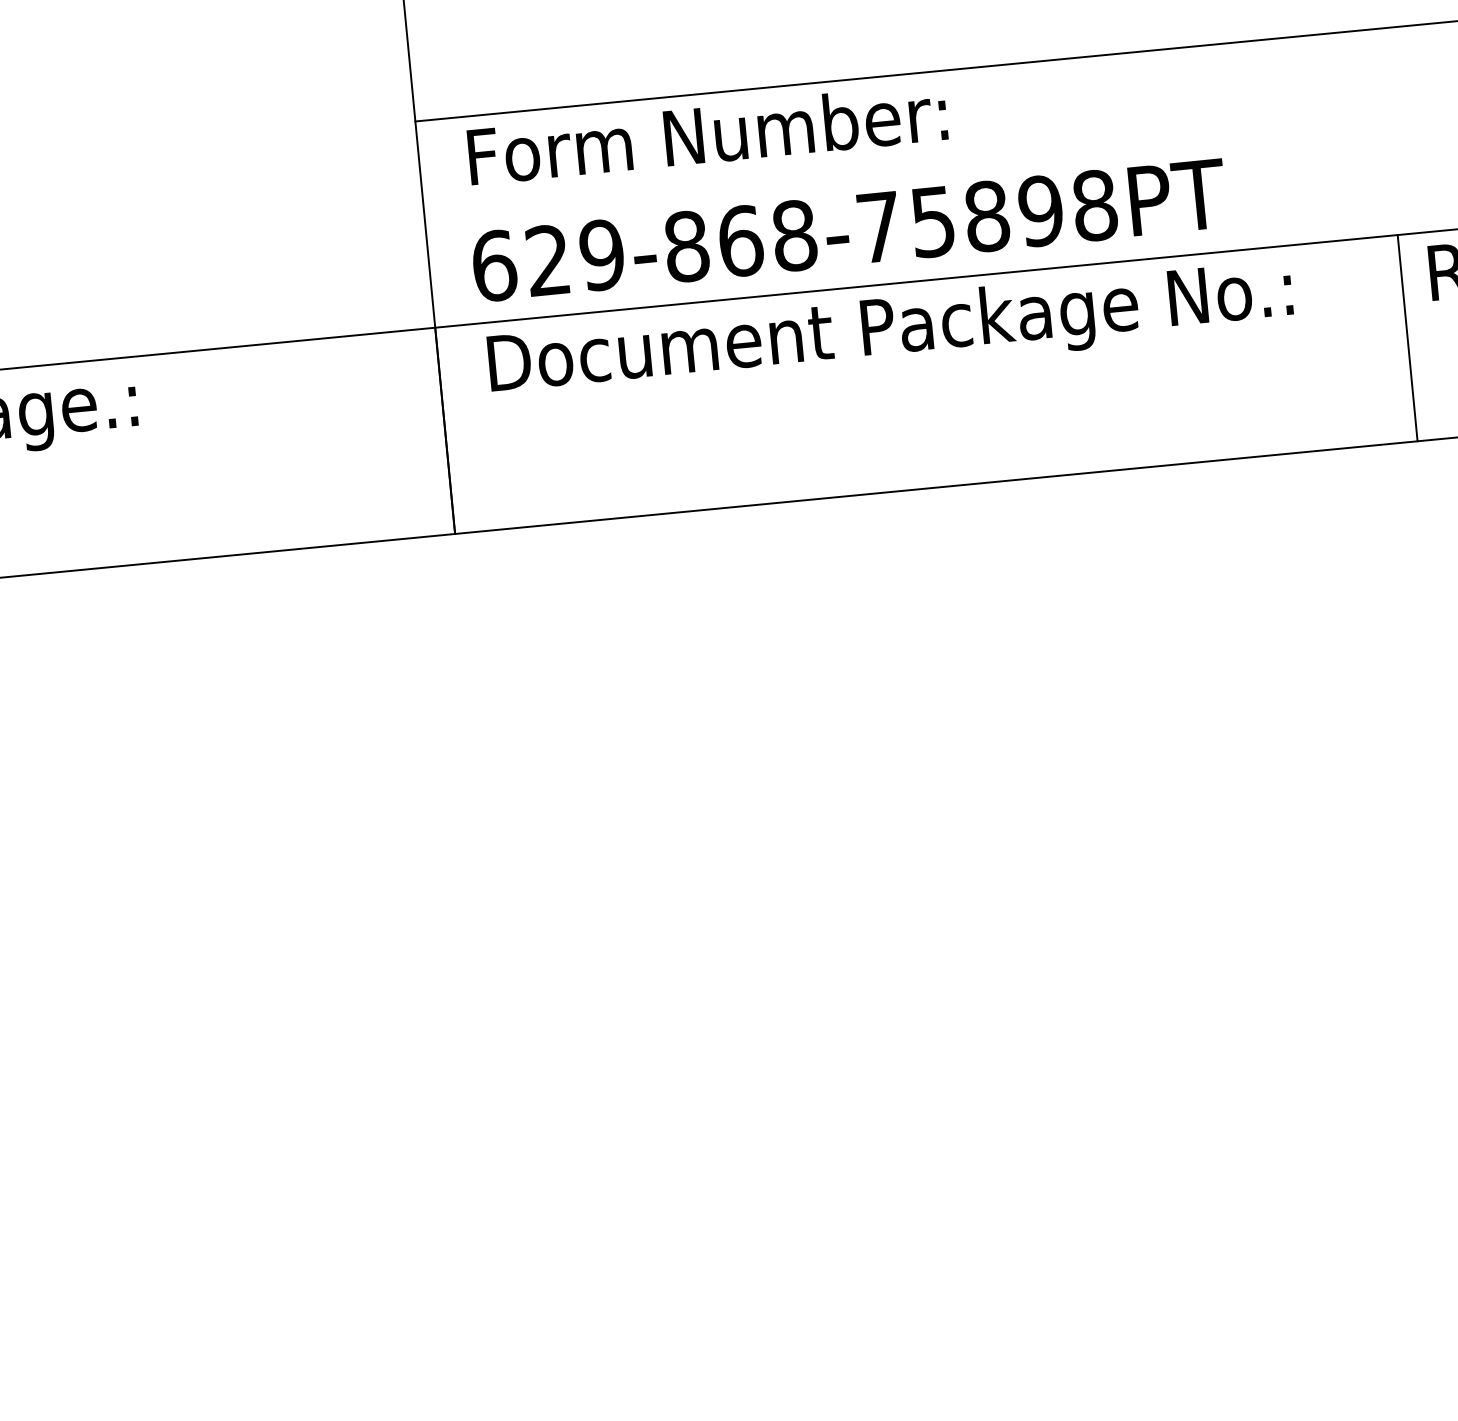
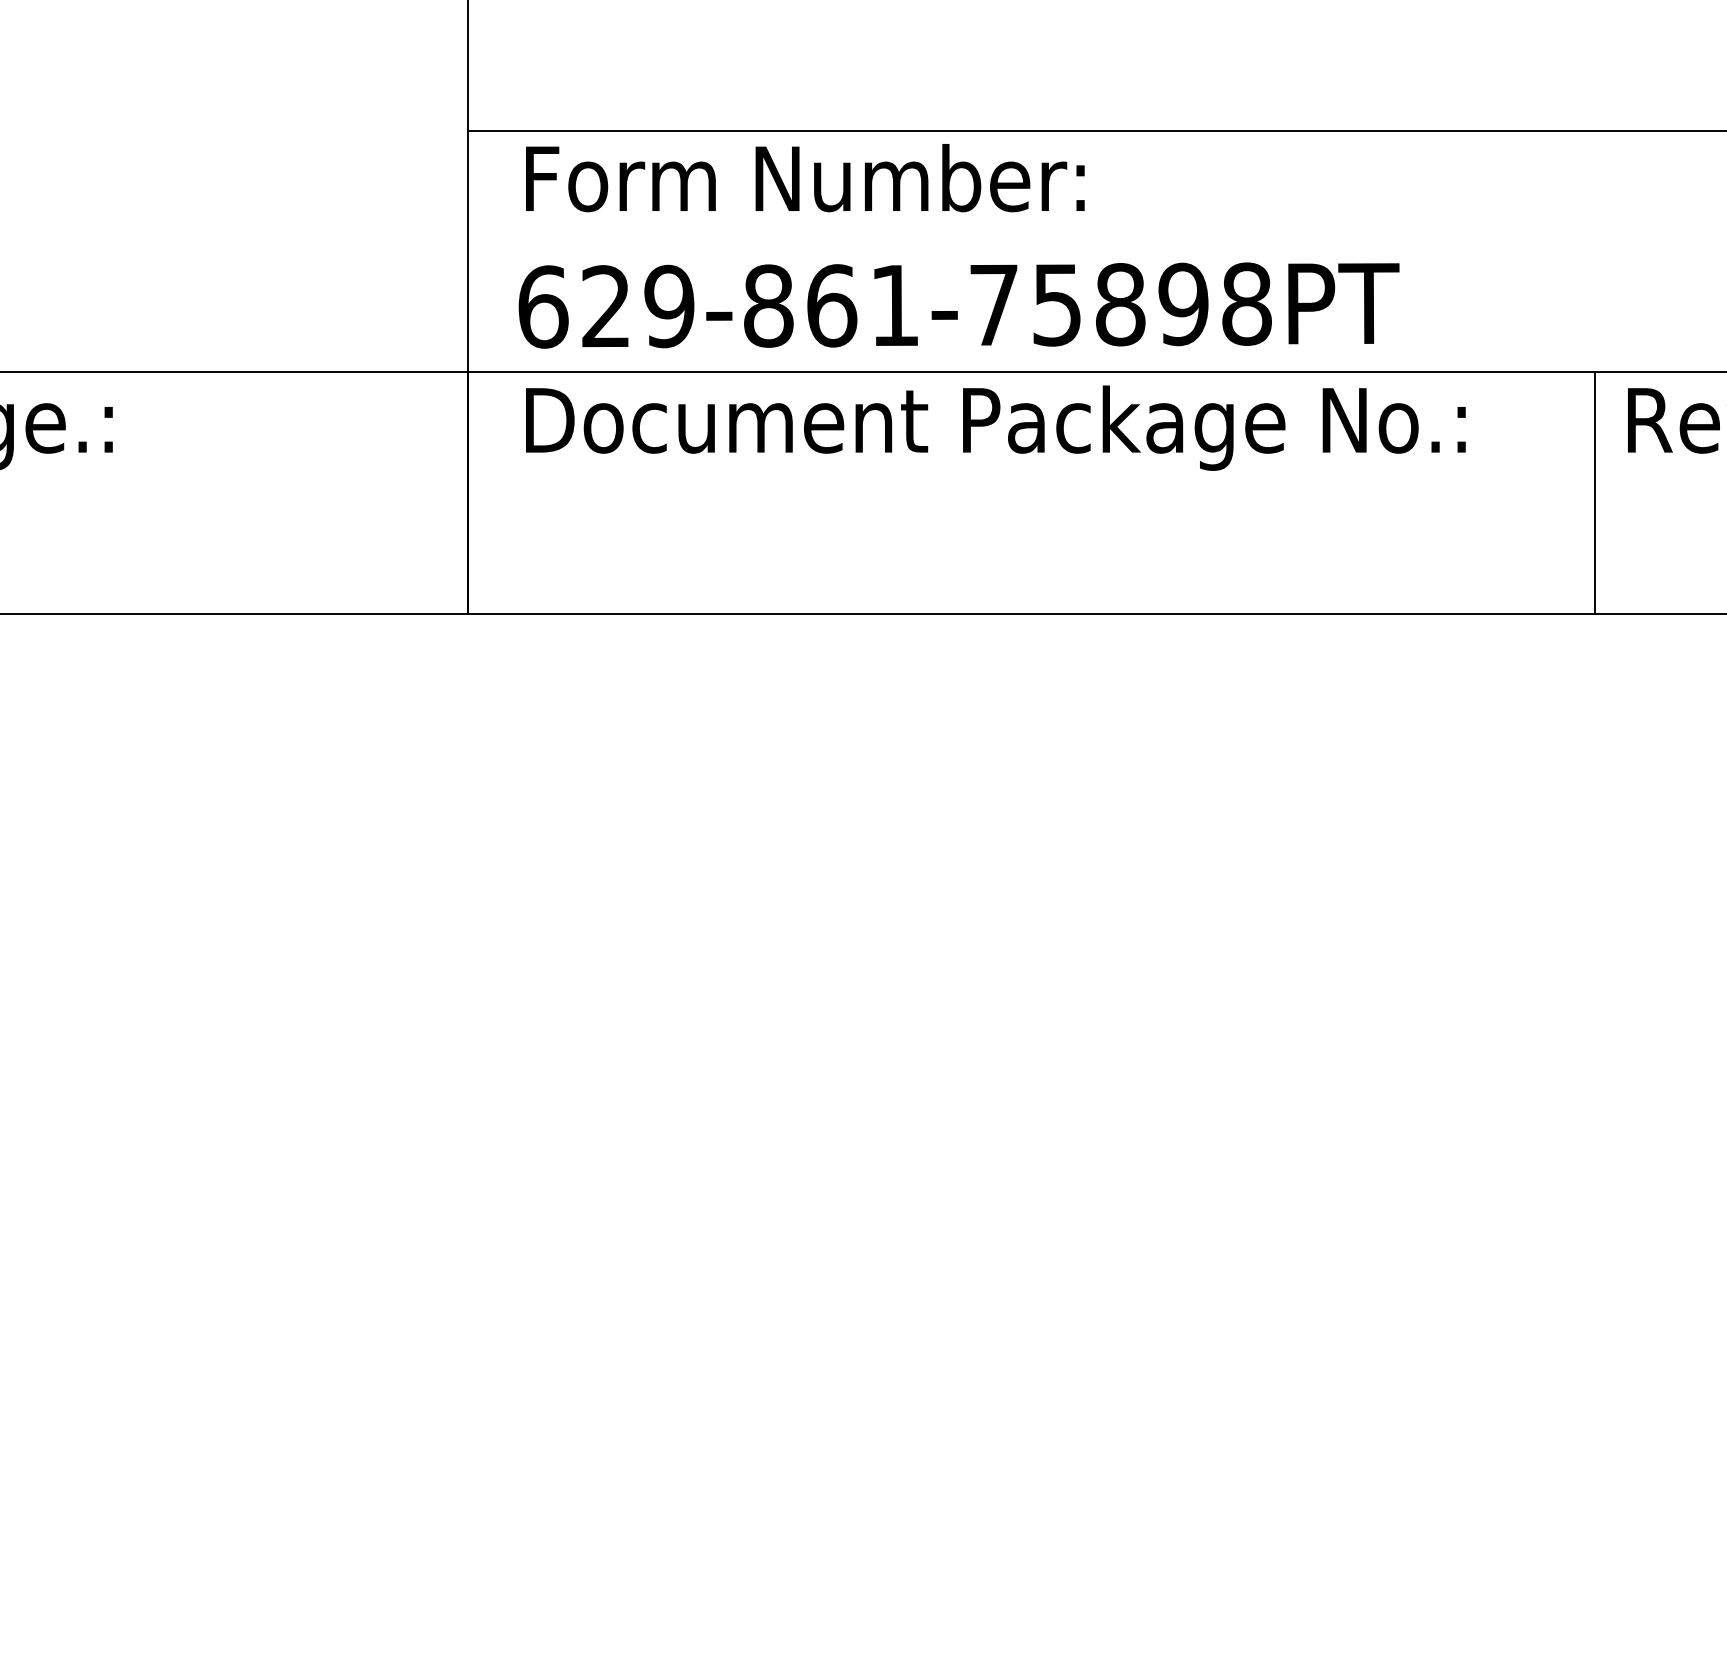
text: (795, 235) -> (895, 305), 629-868-75898PT -> 629-861-75898PT

